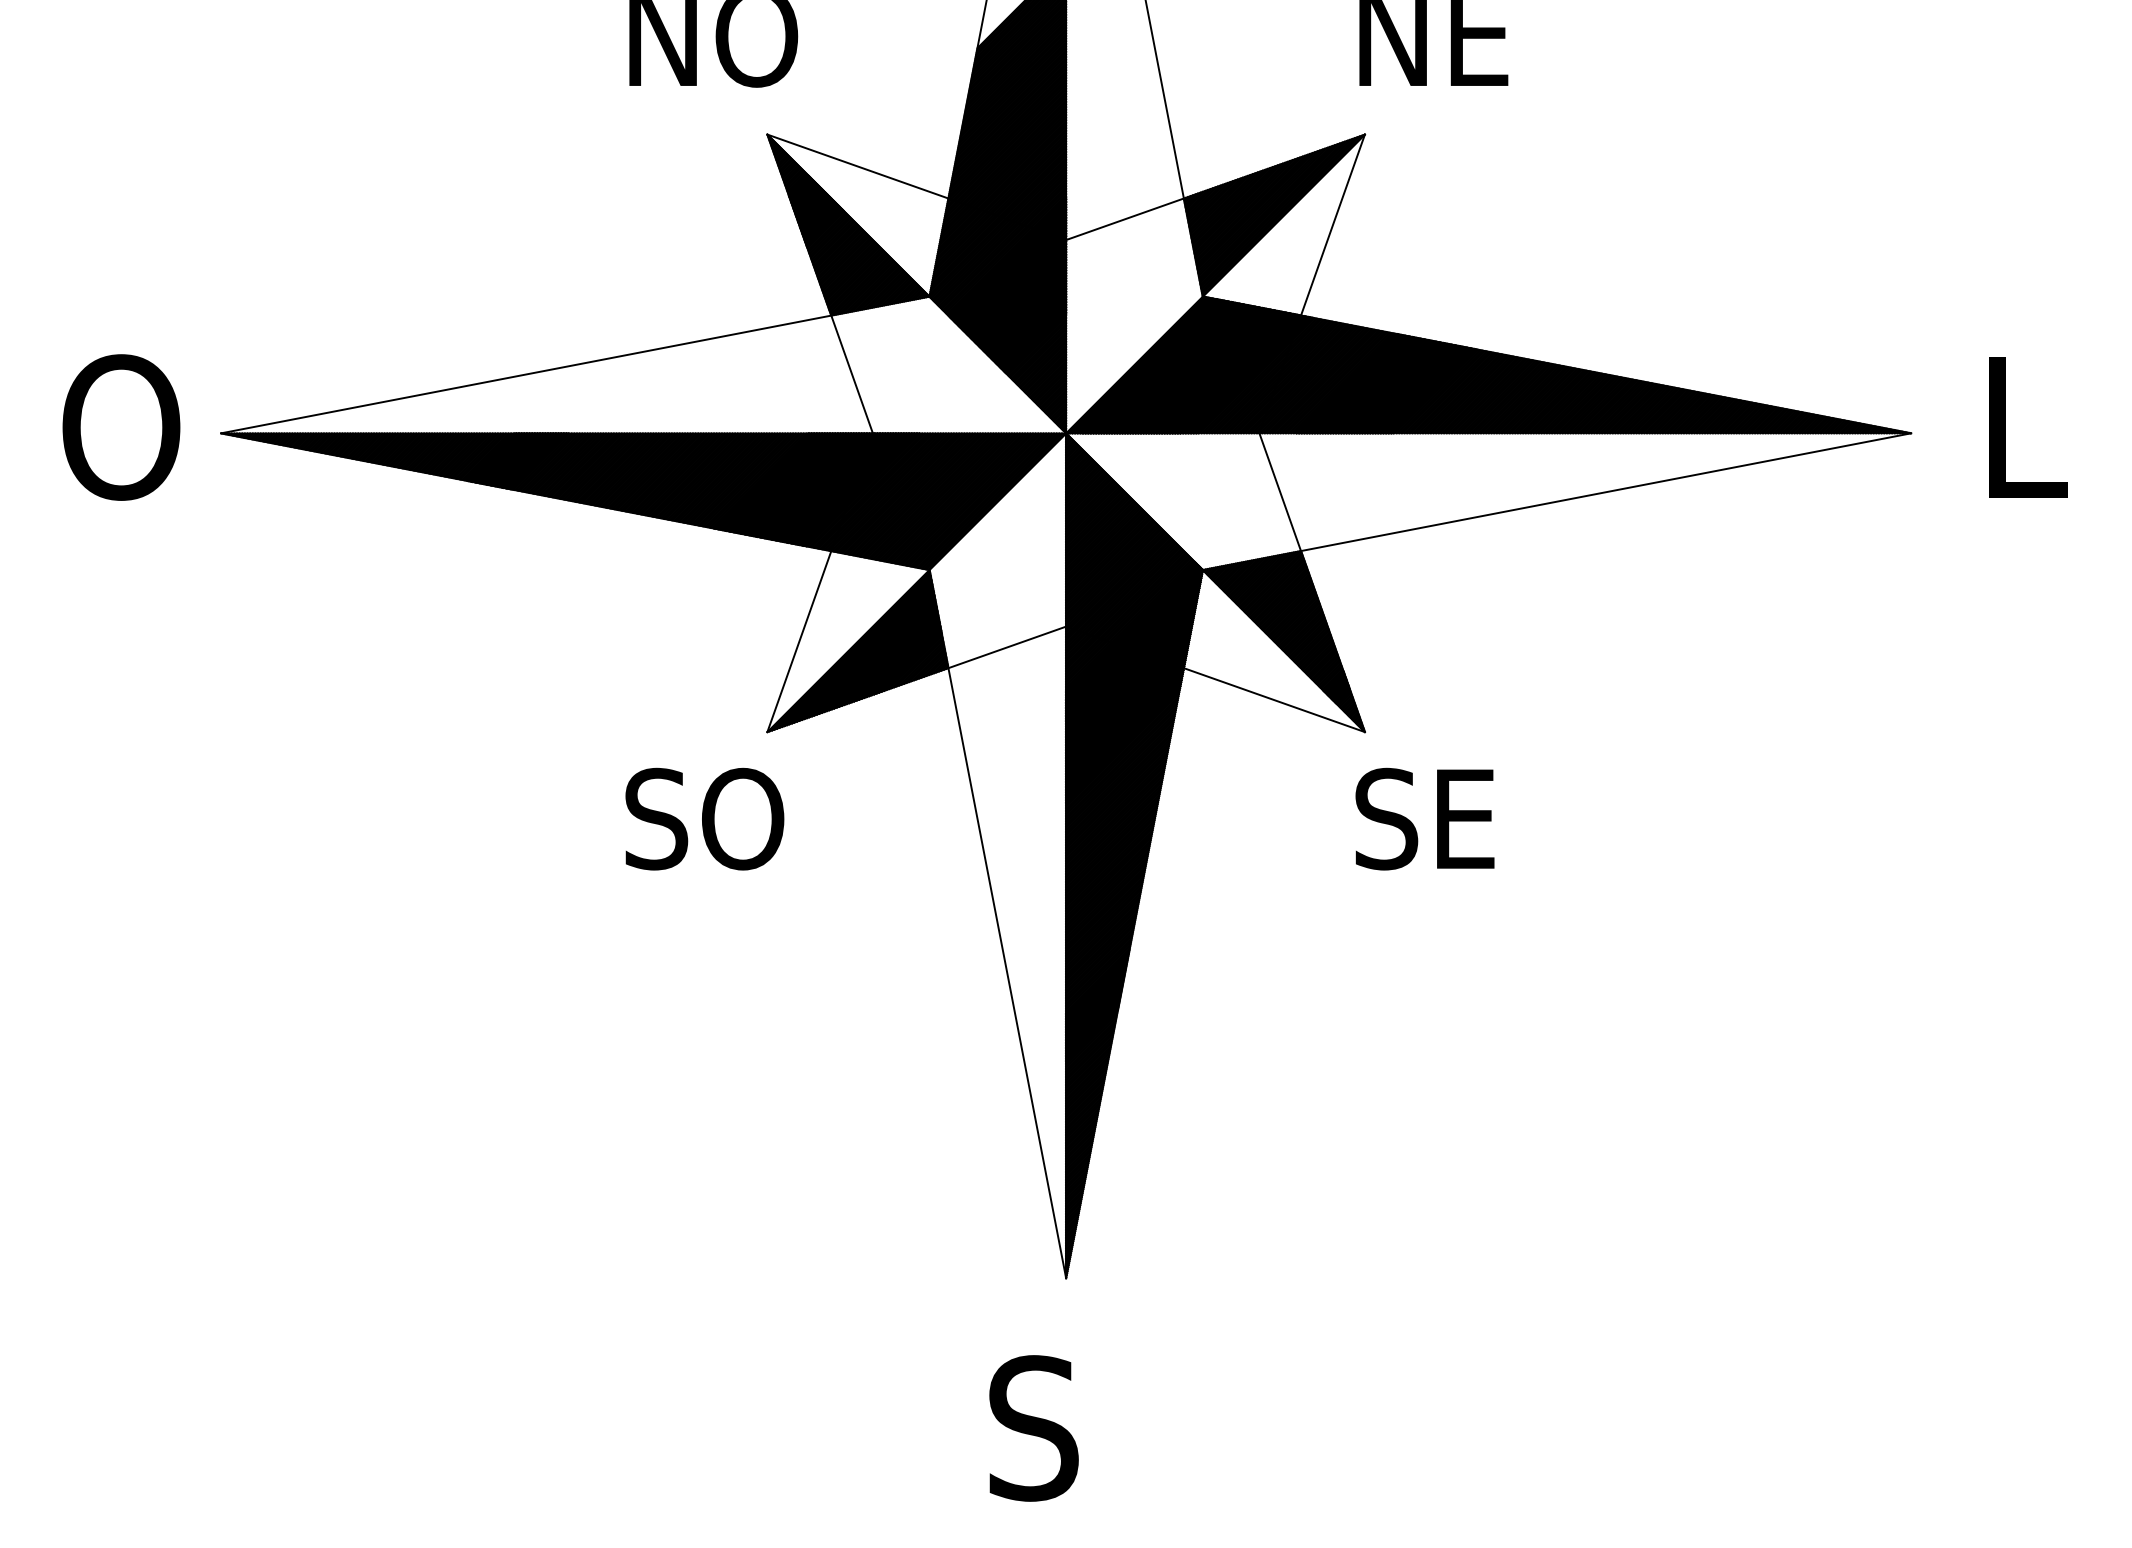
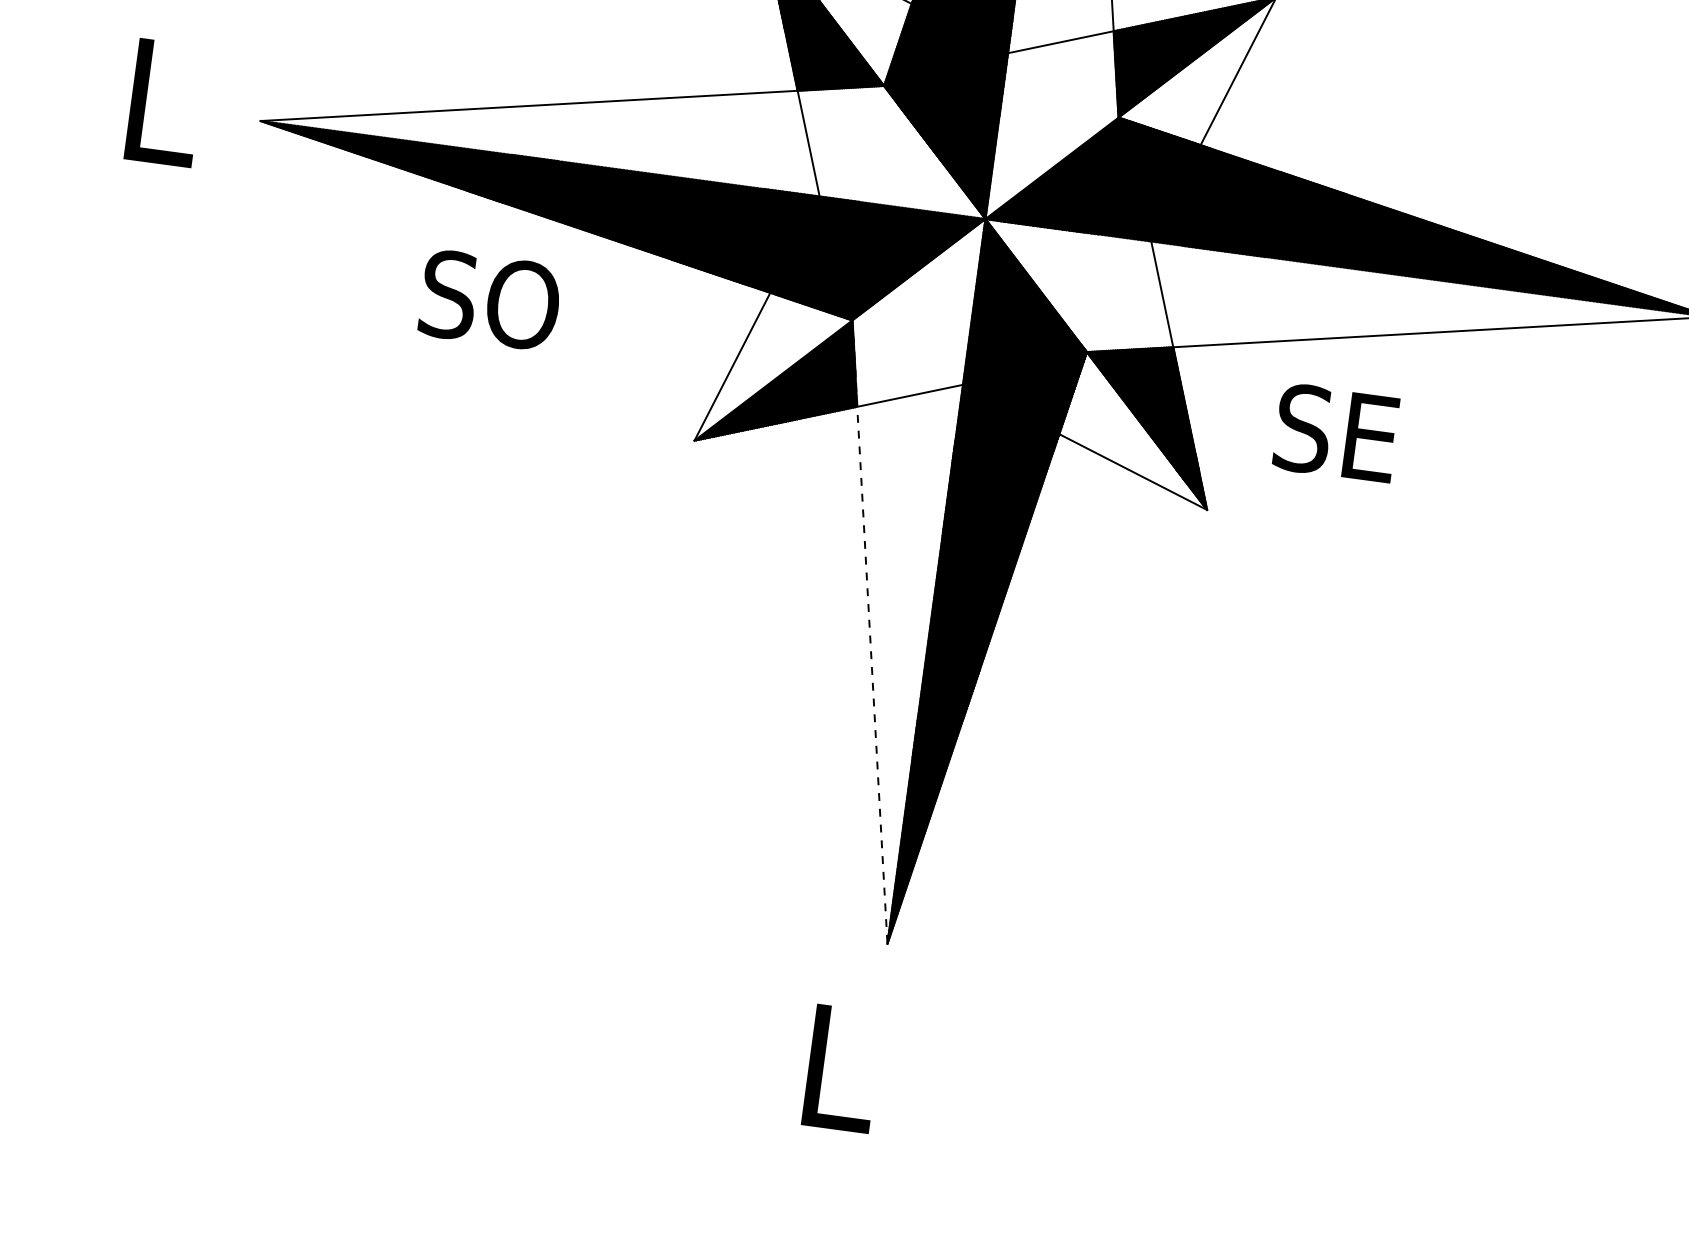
text: (121, 427) -> (175, 104), O -> L
text: (704, 818) -> (490, 299), moved
text: (1424, 818) -> (1335, 432), moved
line: (997, 924) -> (869, 632), solid -> dashed
text: (1033, 1428) -> (842, 1068), S -> L

